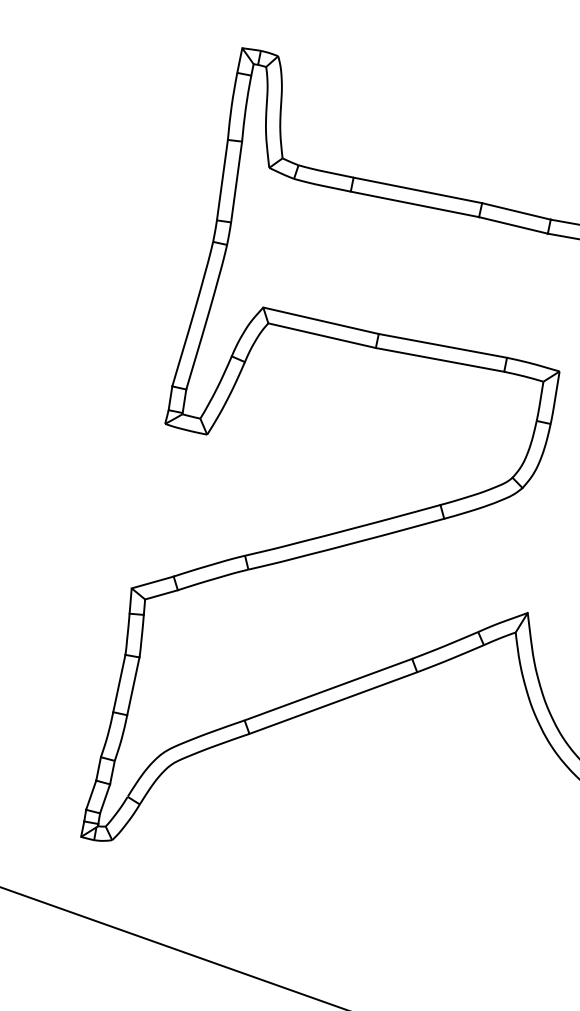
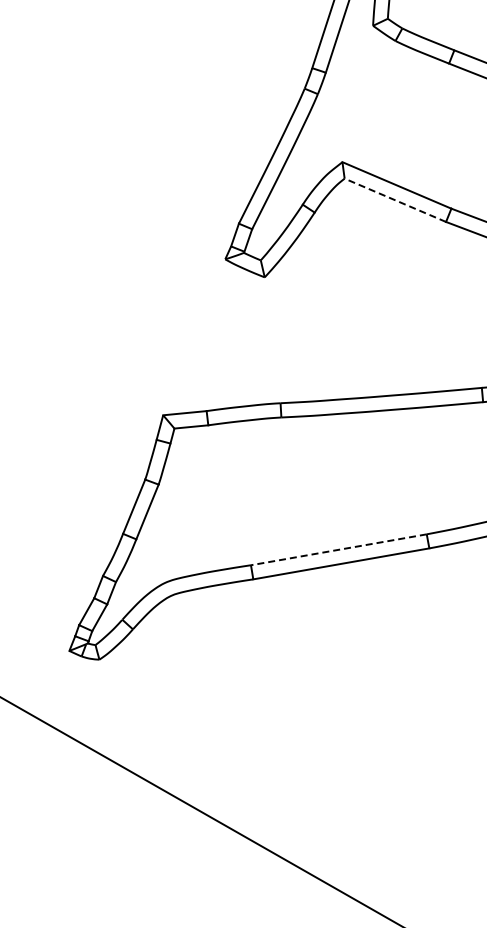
line: (321, 335) -> (394, 200), solid -> dashed
line: (327, 689) -> (338, 549), solid -> dashed

